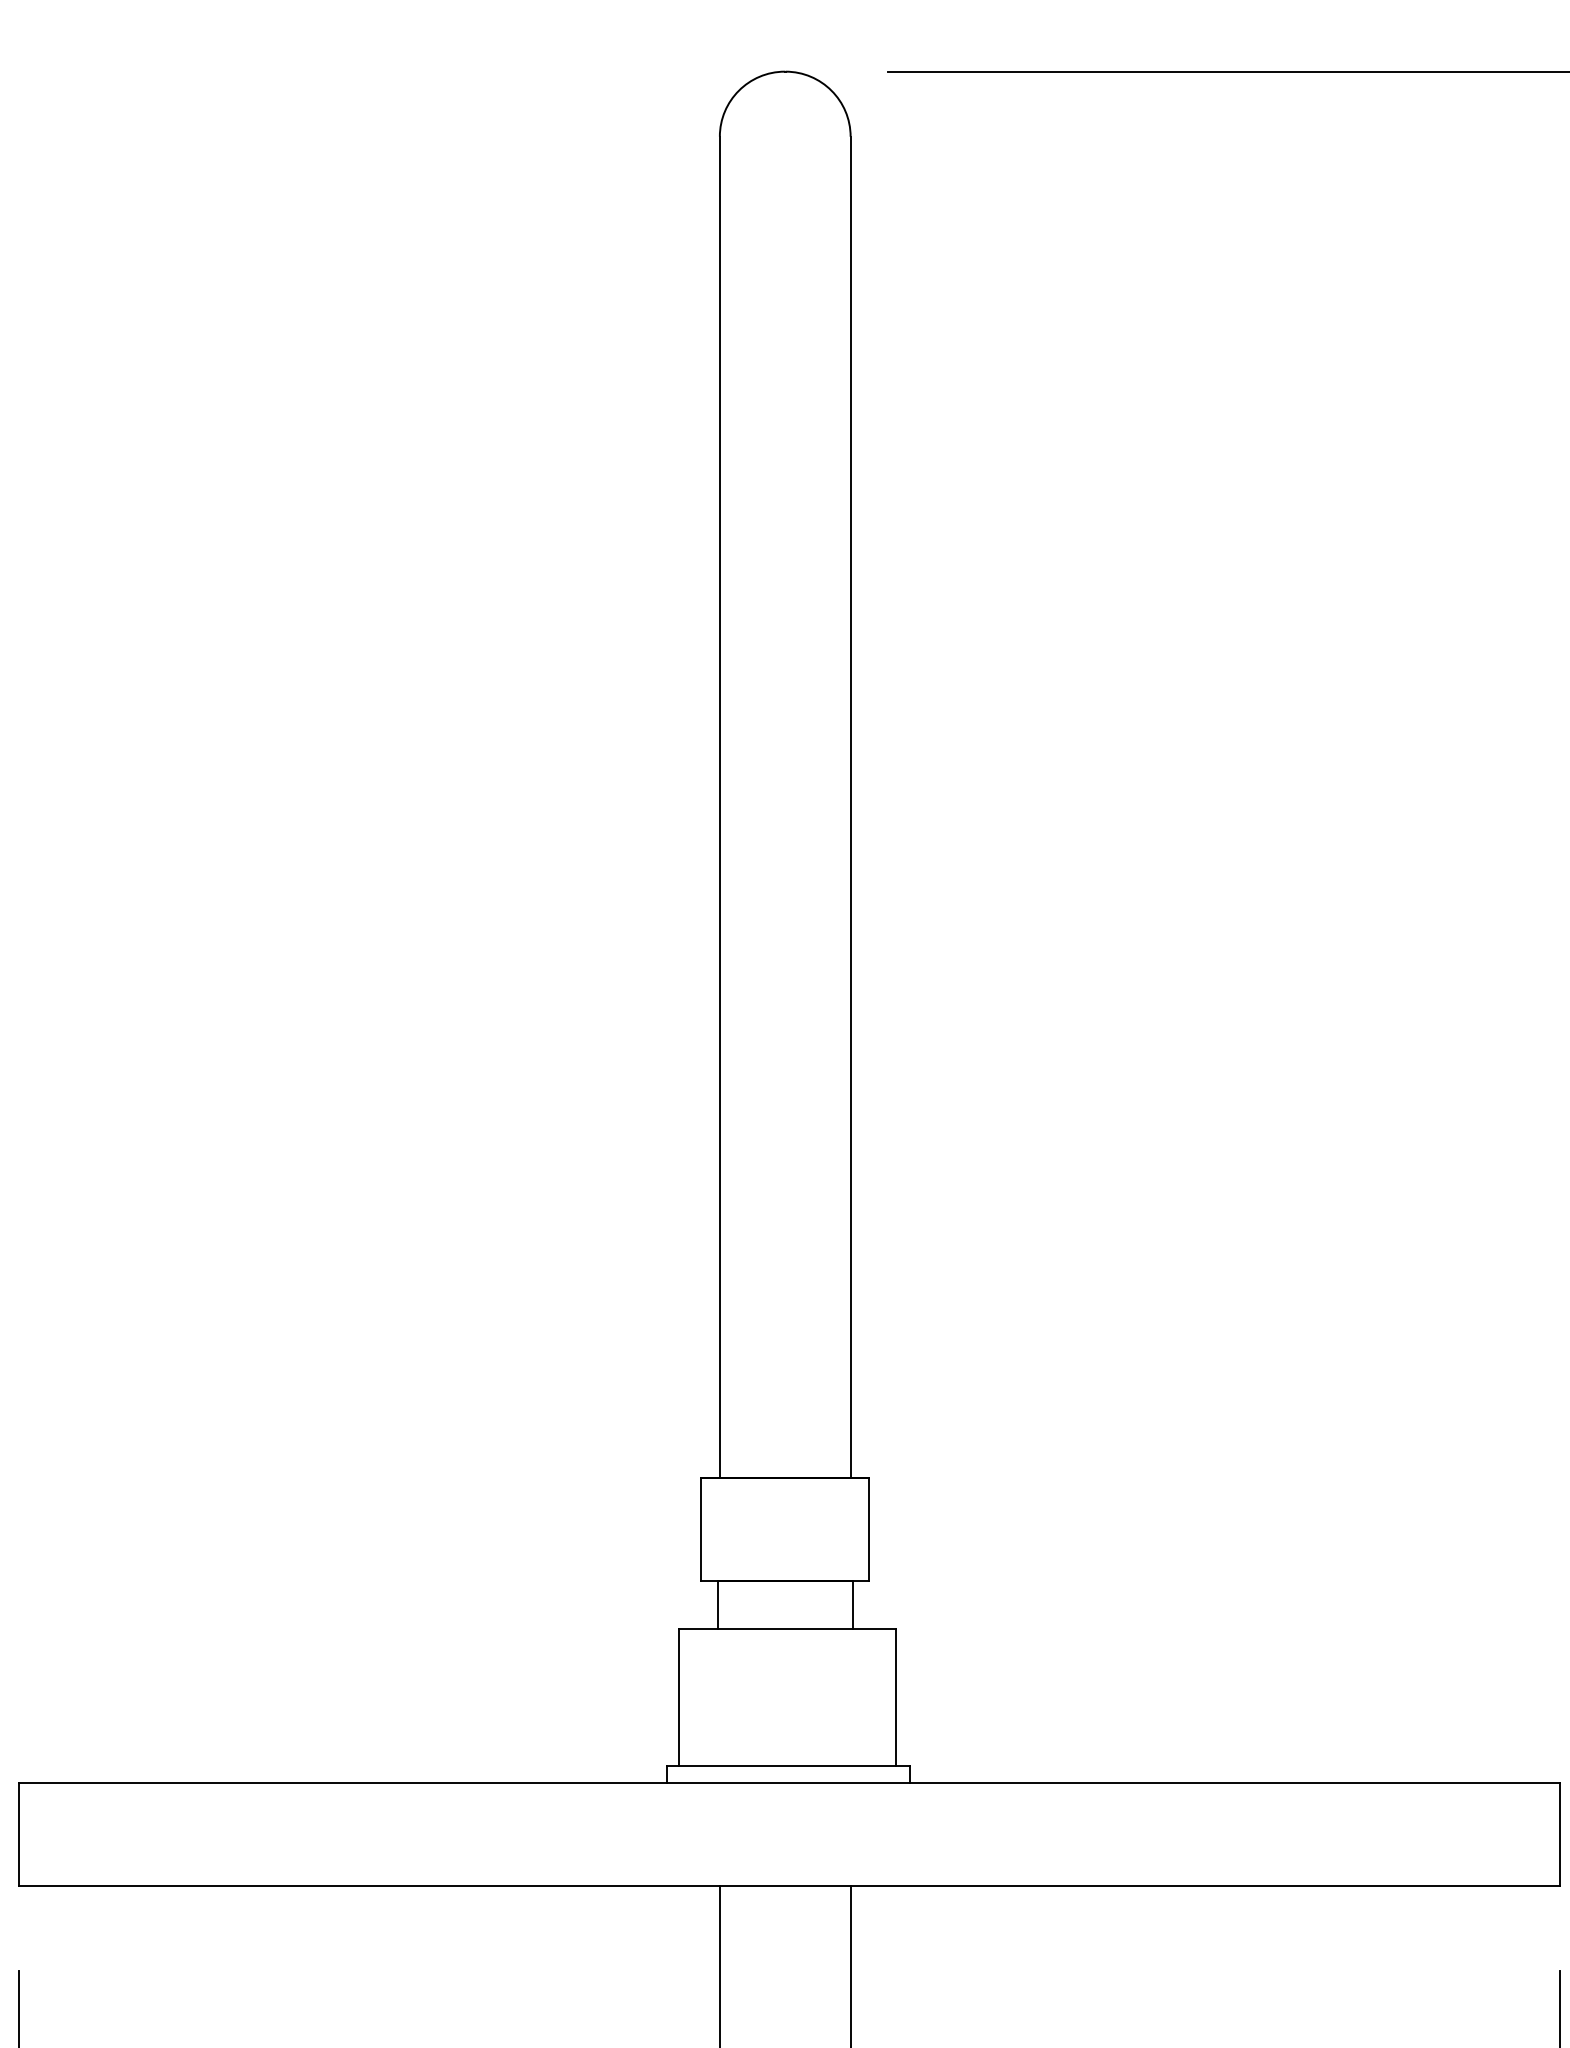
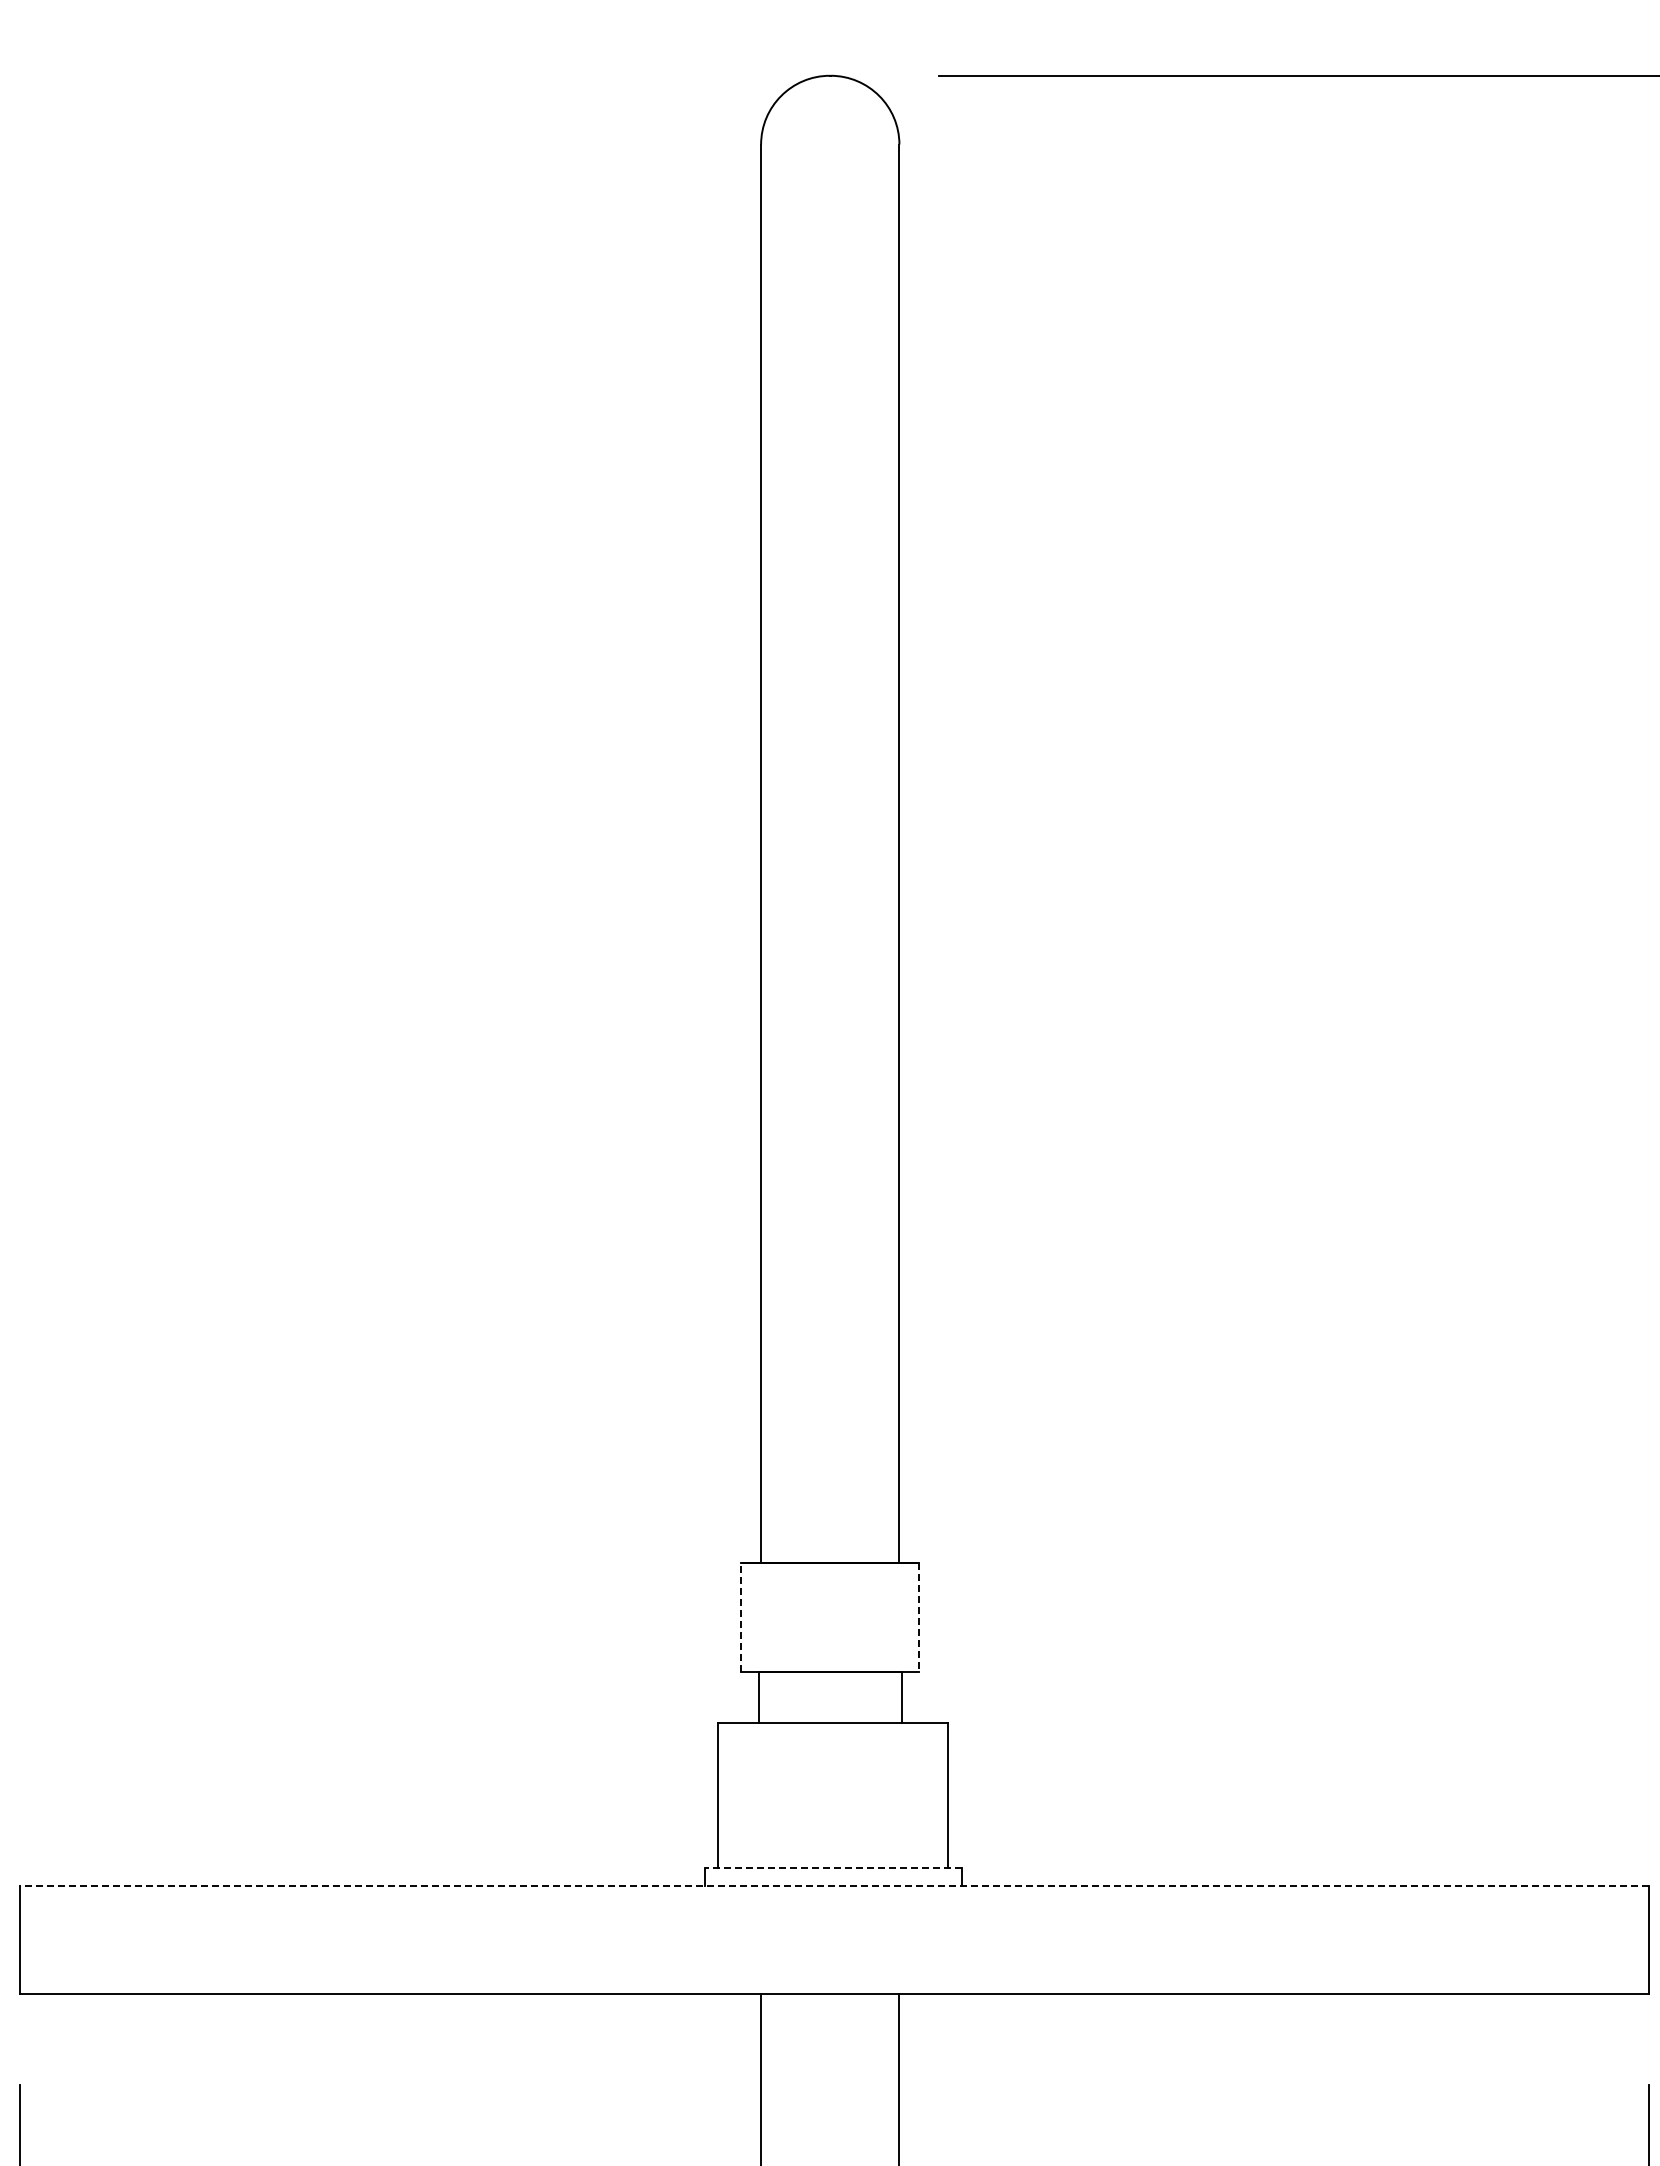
line: (701, 1529) -> (741, 1617), solid -> dashed
line: (869, 1530) -> (919, 1618), solid -> dashed
line: (787, 1765) -> (832, 1867), solid -> dashed
line: (789, 1782) -> (834, 1885), solid -> dashed

